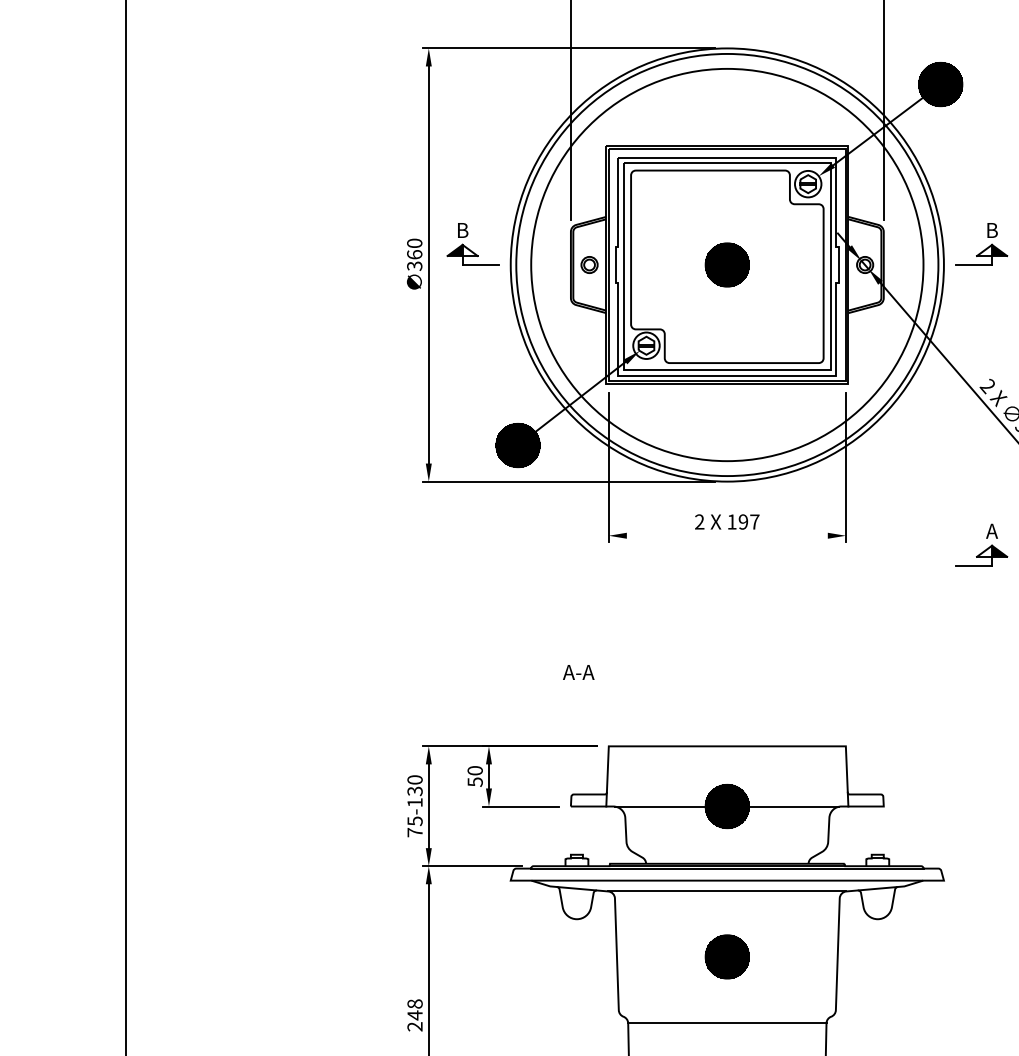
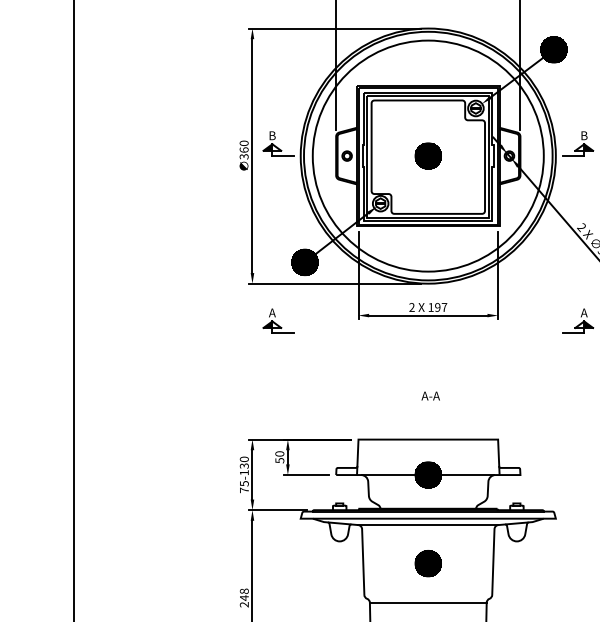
line: (727, 535) -> (428, 315), added
part: (472, 544) -> (278, 320), added
text: (578, 671) -> (430, 395), moved

